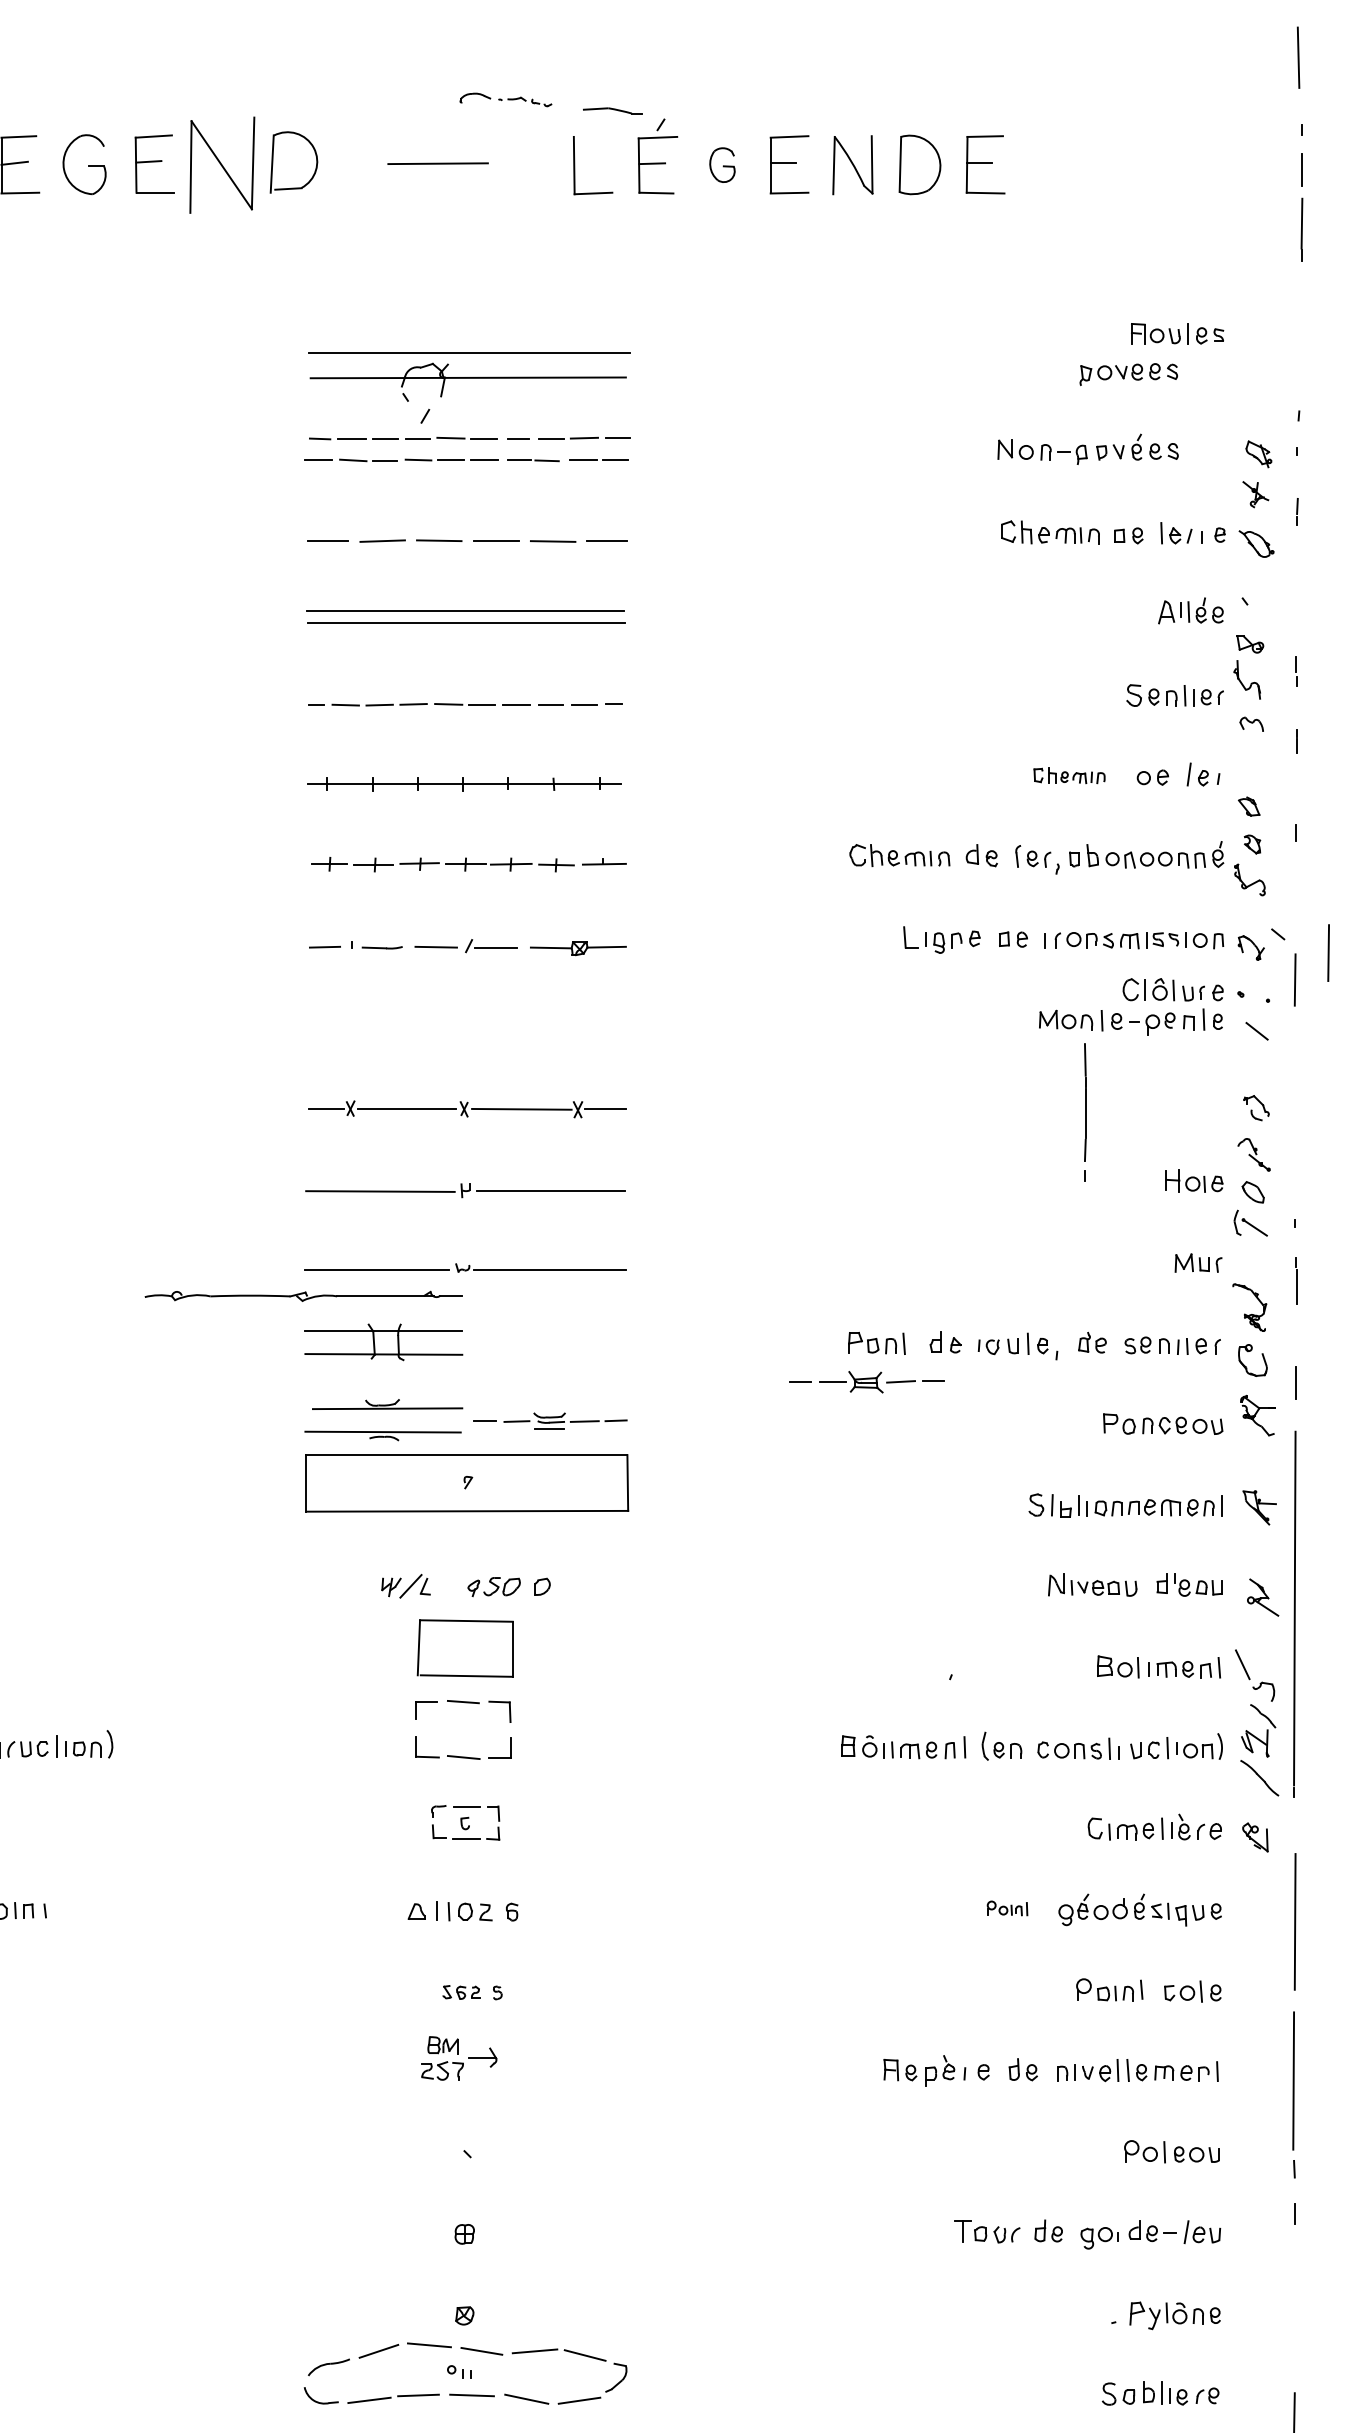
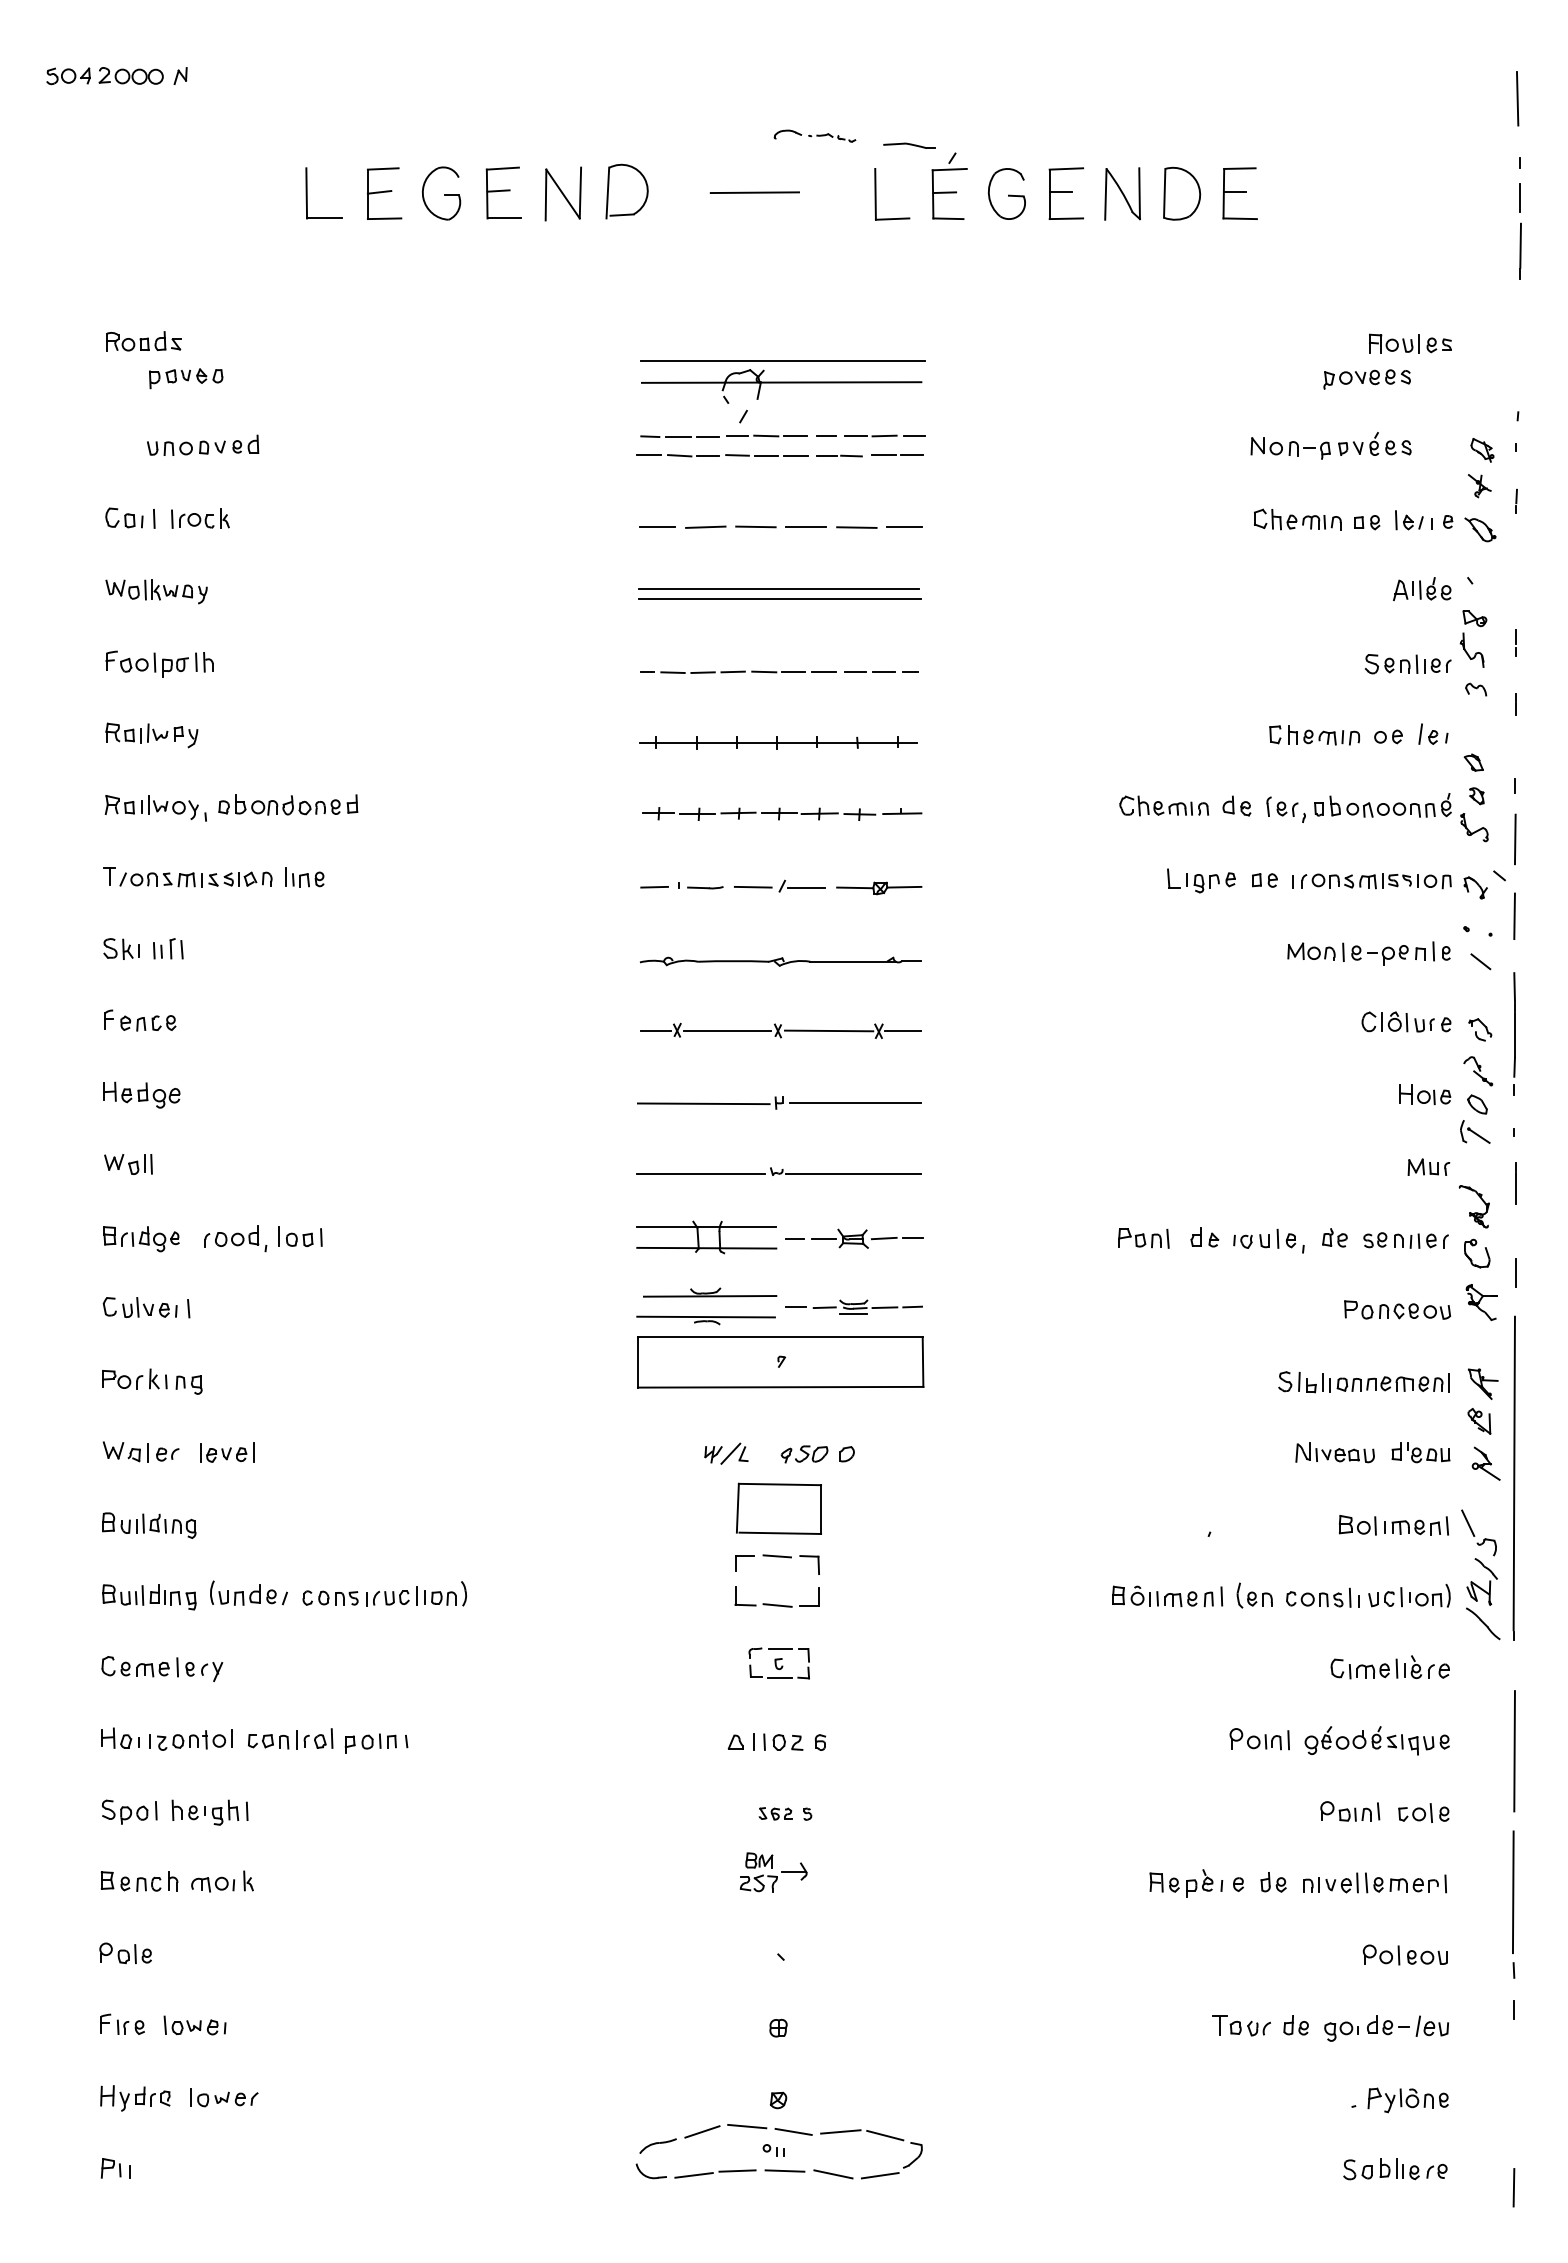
part: (221, 164) -> (562, 193), size x0.62
part: (721, 164) -> (1006, 193), size x1.67
part: (1069, 776) -> (1314, 735), size x1.43
line: (1328, 953) -> (1515, 839), moved
part: (1173, 989) -> (1406, 1021), moved
line: (1085, 1112) -> (1514, 1033), moved
part: (303, 1296) -> (780, 961), moved
part: (867, 1381) -> (854, 1238), moved
part: (1255, 1837) -> (1479, 1421), moved
part: (1007, 1908) -> (1259, 1739), size x1.67

